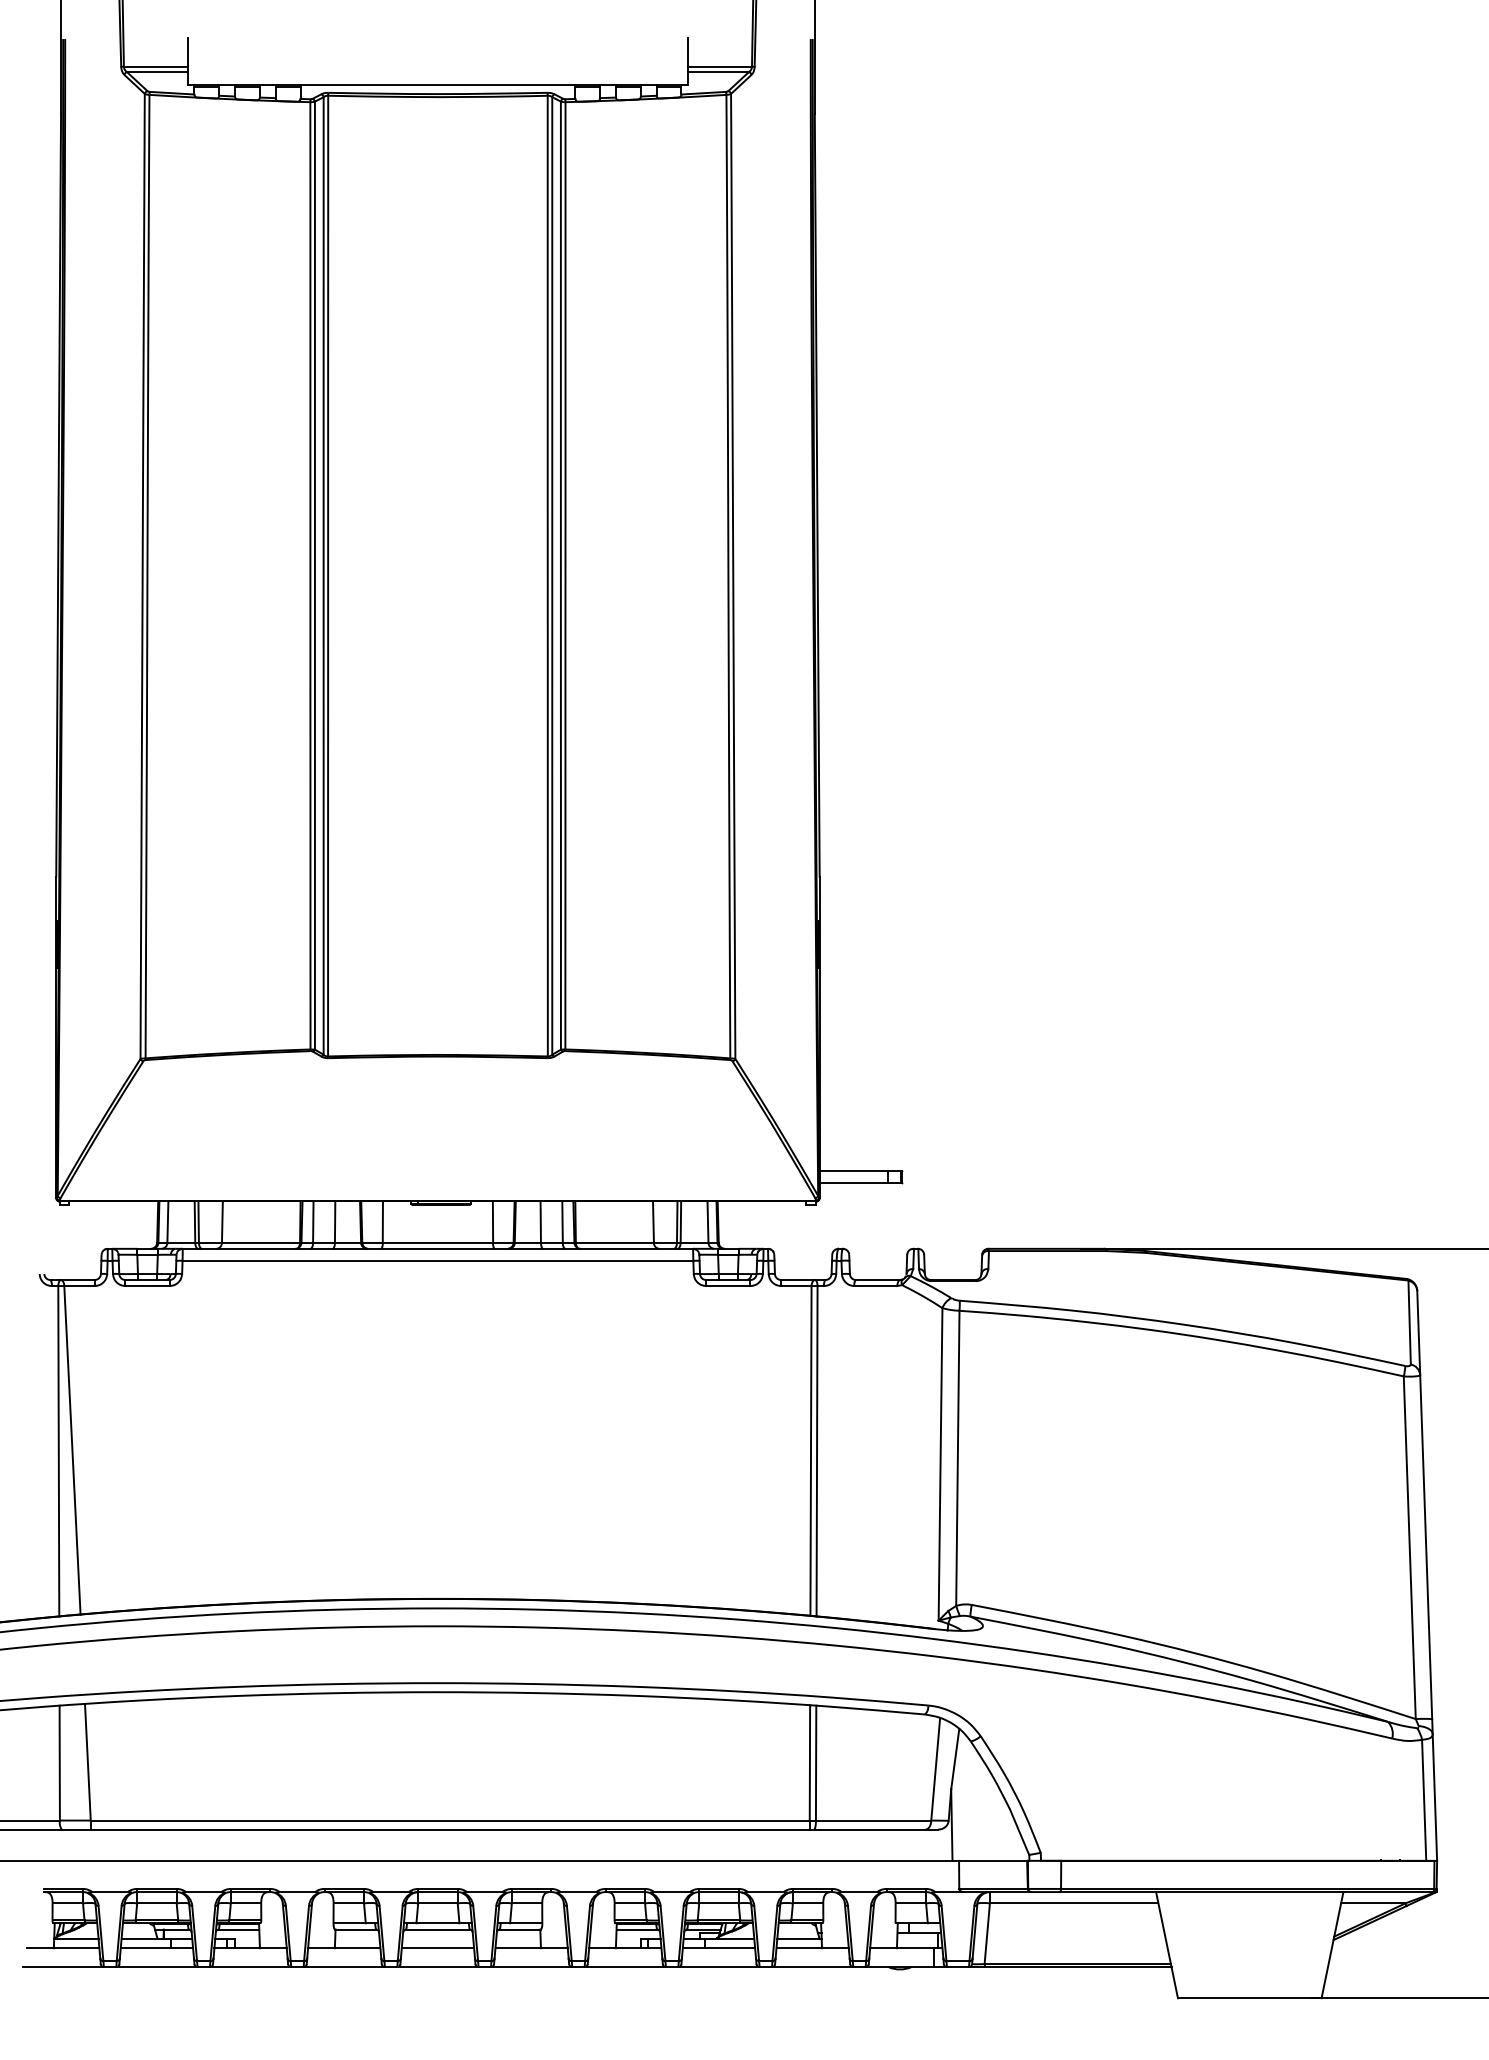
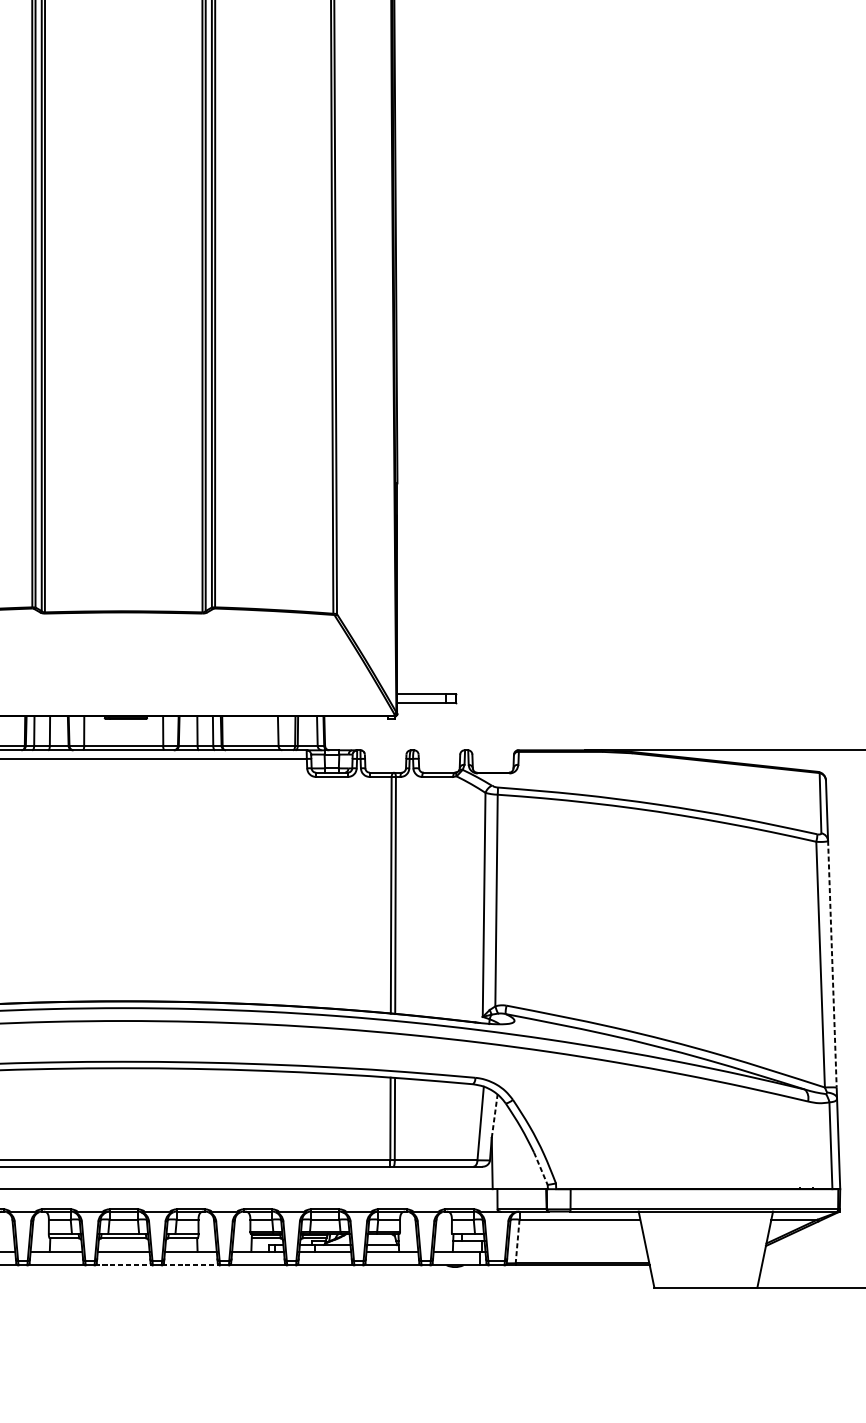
line: (1426, 1547) -> (832, 964), solid -> dashed
line: (955, 1759) -> (494, 1116), solid -> dashed
line: (1019, 1832) -> (540, 1168), solid -> dashed
line: (987, 1934) -> (517, 1242), solid -> dashed
line: (437, 1967) -> (123, 1265), solid -> dashed
line: (531, 1967) -> (190, 1265), solid -> dashed

